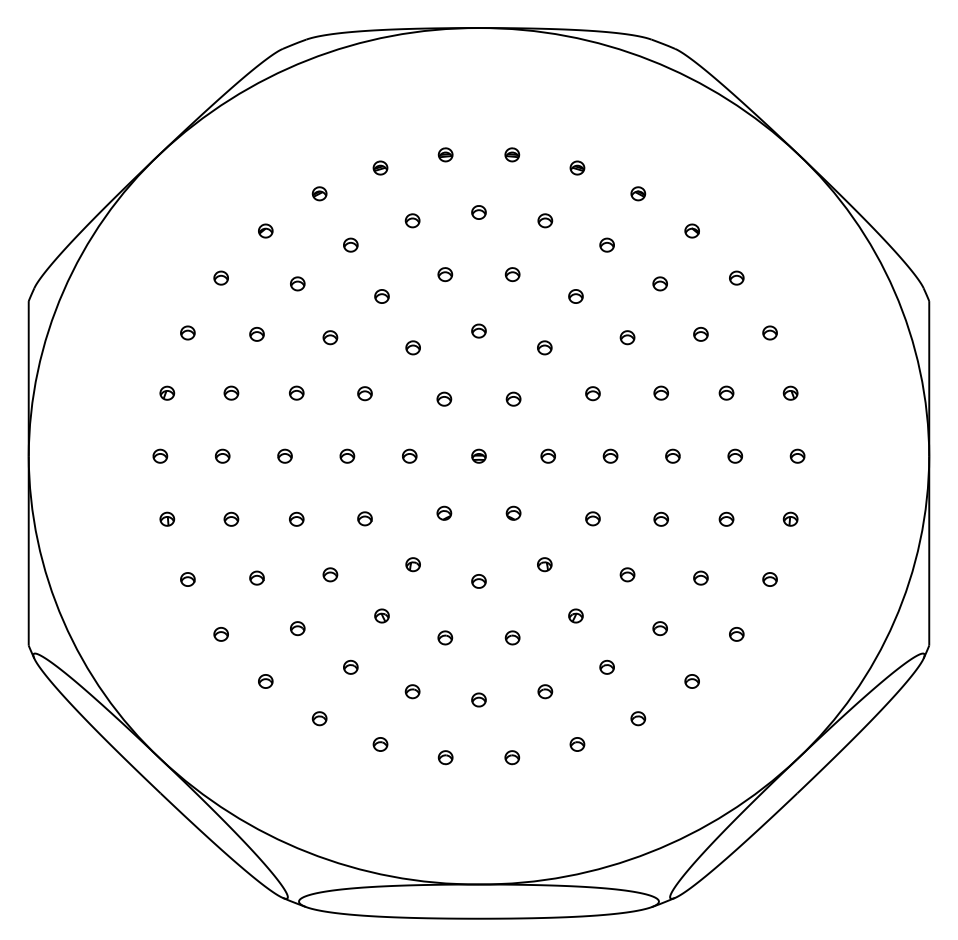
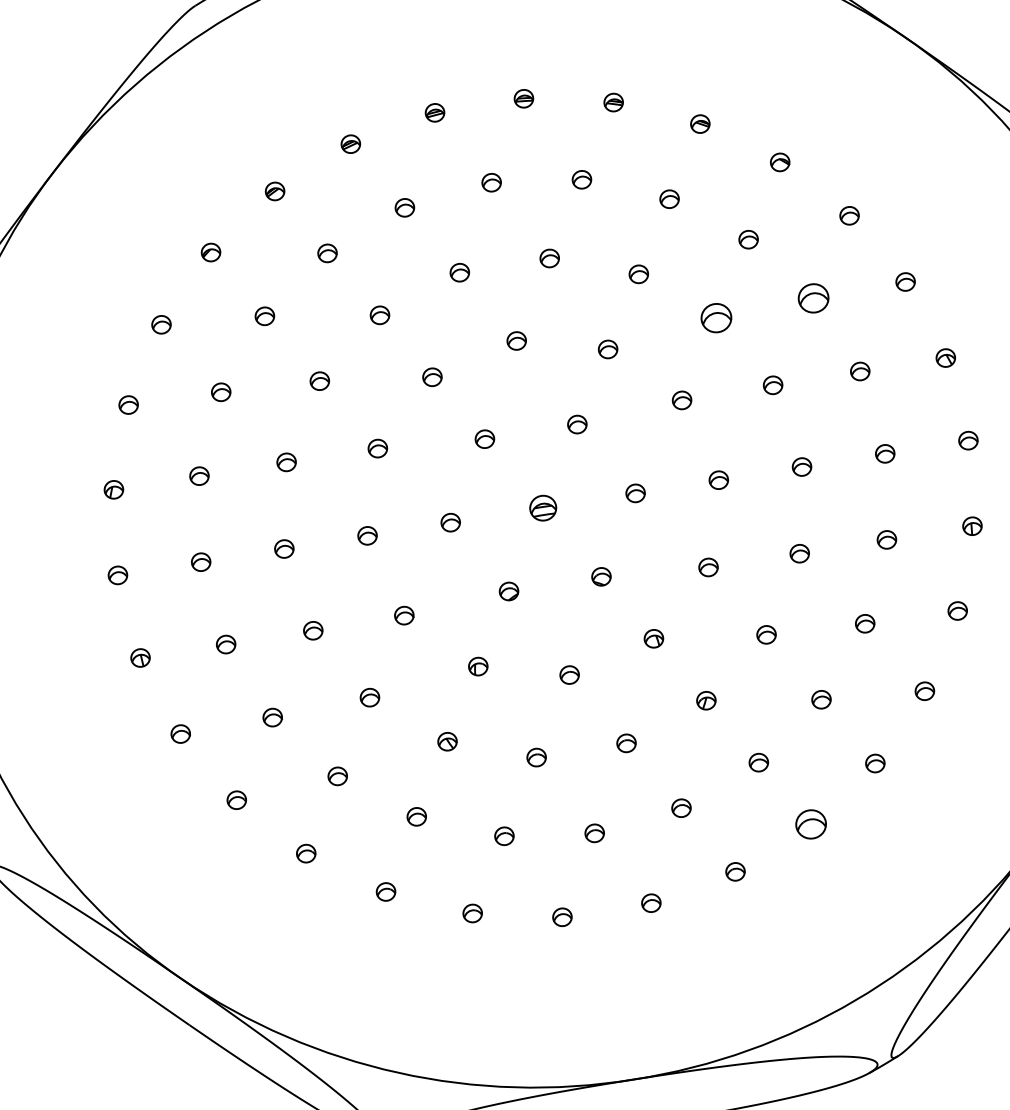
part: (700, 334) -> (813, 298), size x1.6
part: (627, 337) -> (716, 318), size x1.6
part: (478, 455) -> (542, 507), size x1.4
part: (638, 718) -> (811, 824), size x1.6

